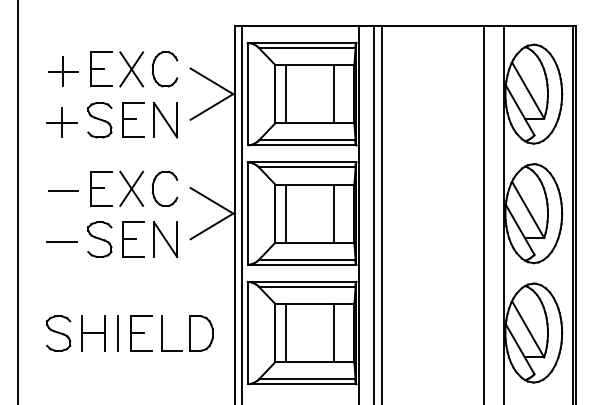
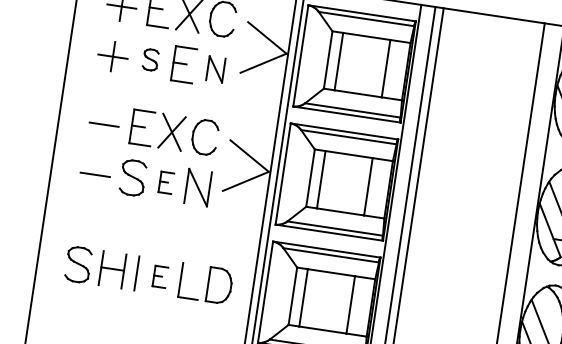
part: (165, 119) -> (215, 68), size x0.7
part: (99, 120) -> (150, 60), size x0.6
part: (133, 239) -> (166, 182), size x0.6
part: (141, 333) -> (160, 276), size x0.6

